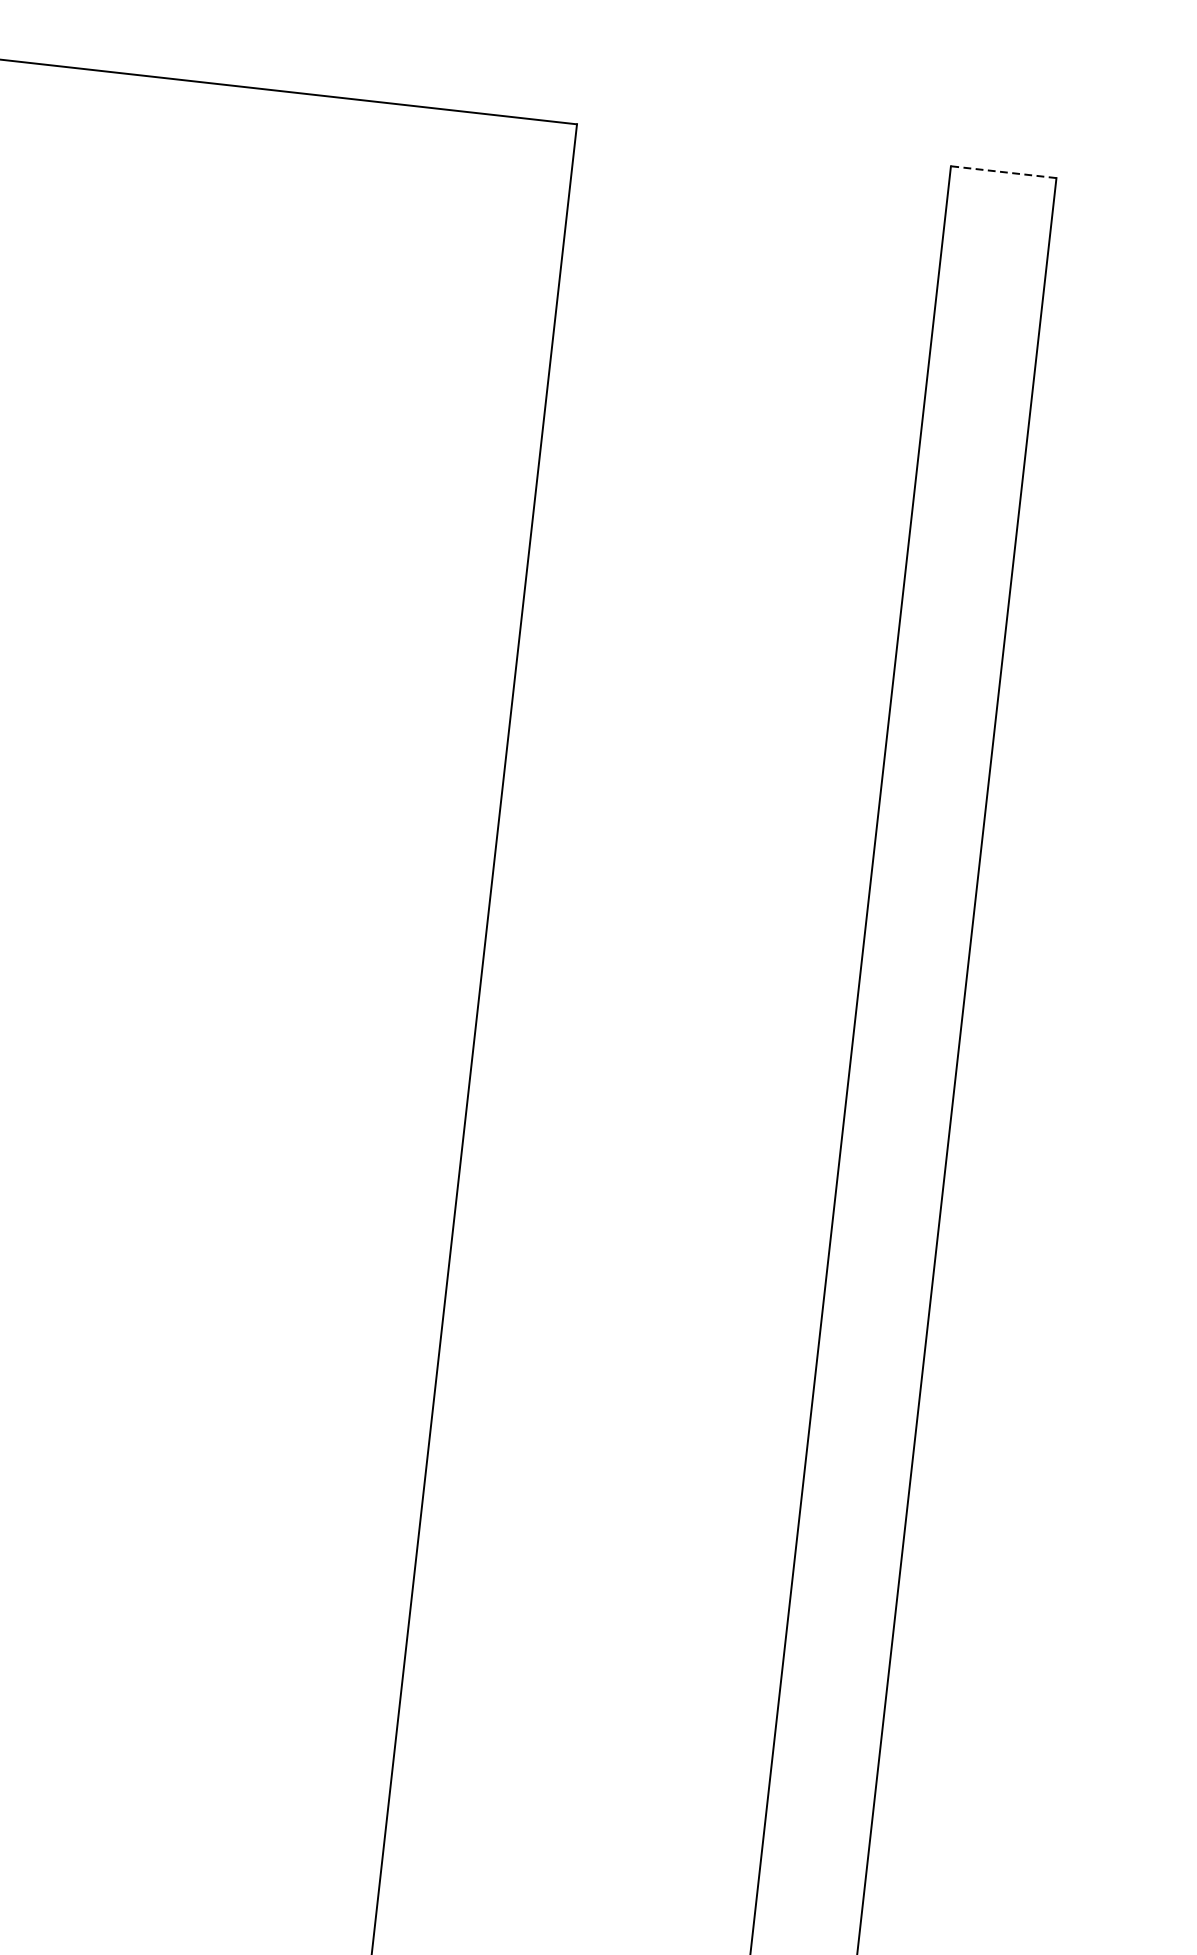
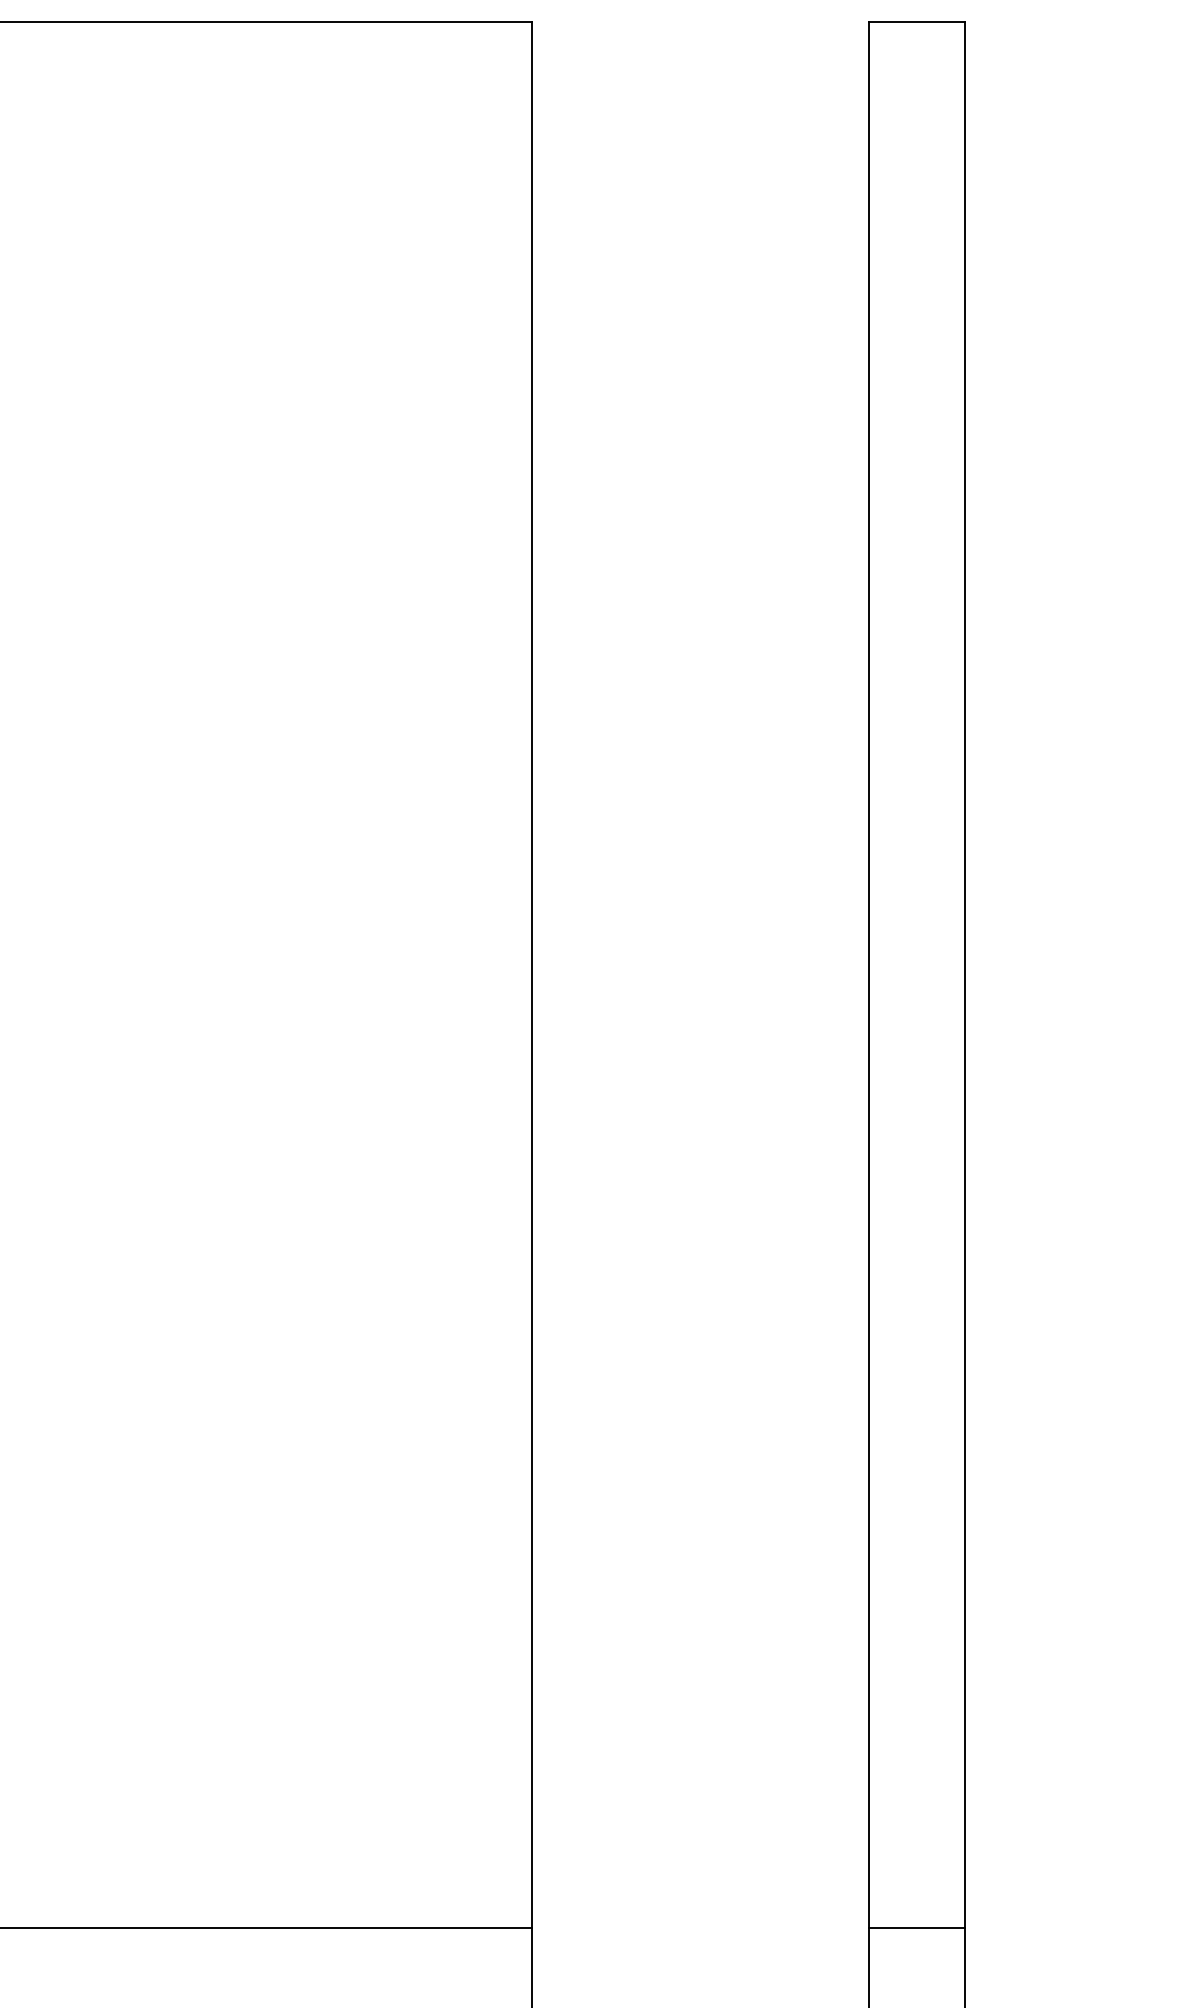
line: (1004, 171) -> (917, 21), dashed -> solid

